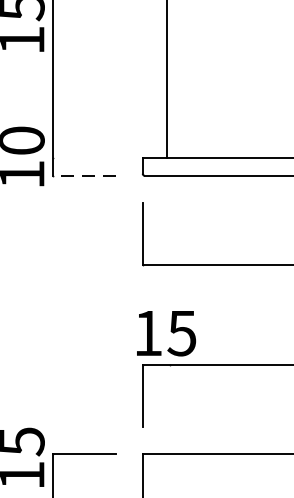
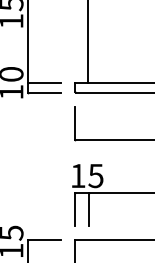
line: (84, 158) -> (44, 83), added
line: (84, 175) -> (44, 92), dashed -> solid
line: (169, 394) -> (89, 208), added

